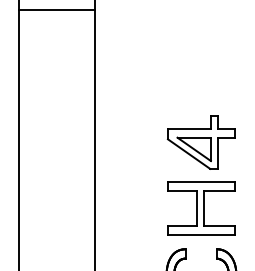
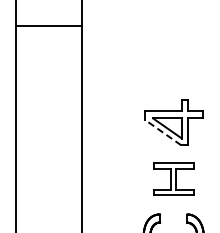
line: (56, 10) -> (48, 25), moved
line: (188, 154) -> (162, 132), solid -> dashed
part: (201, 208) -> (173, 179), size x0.7

